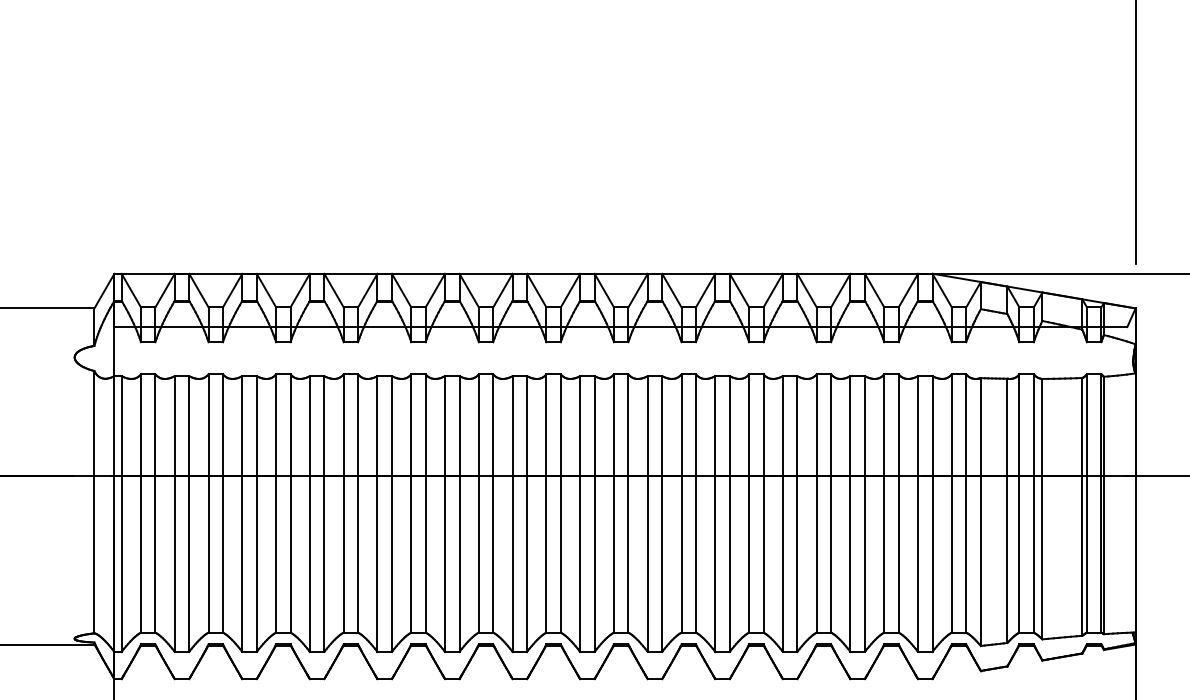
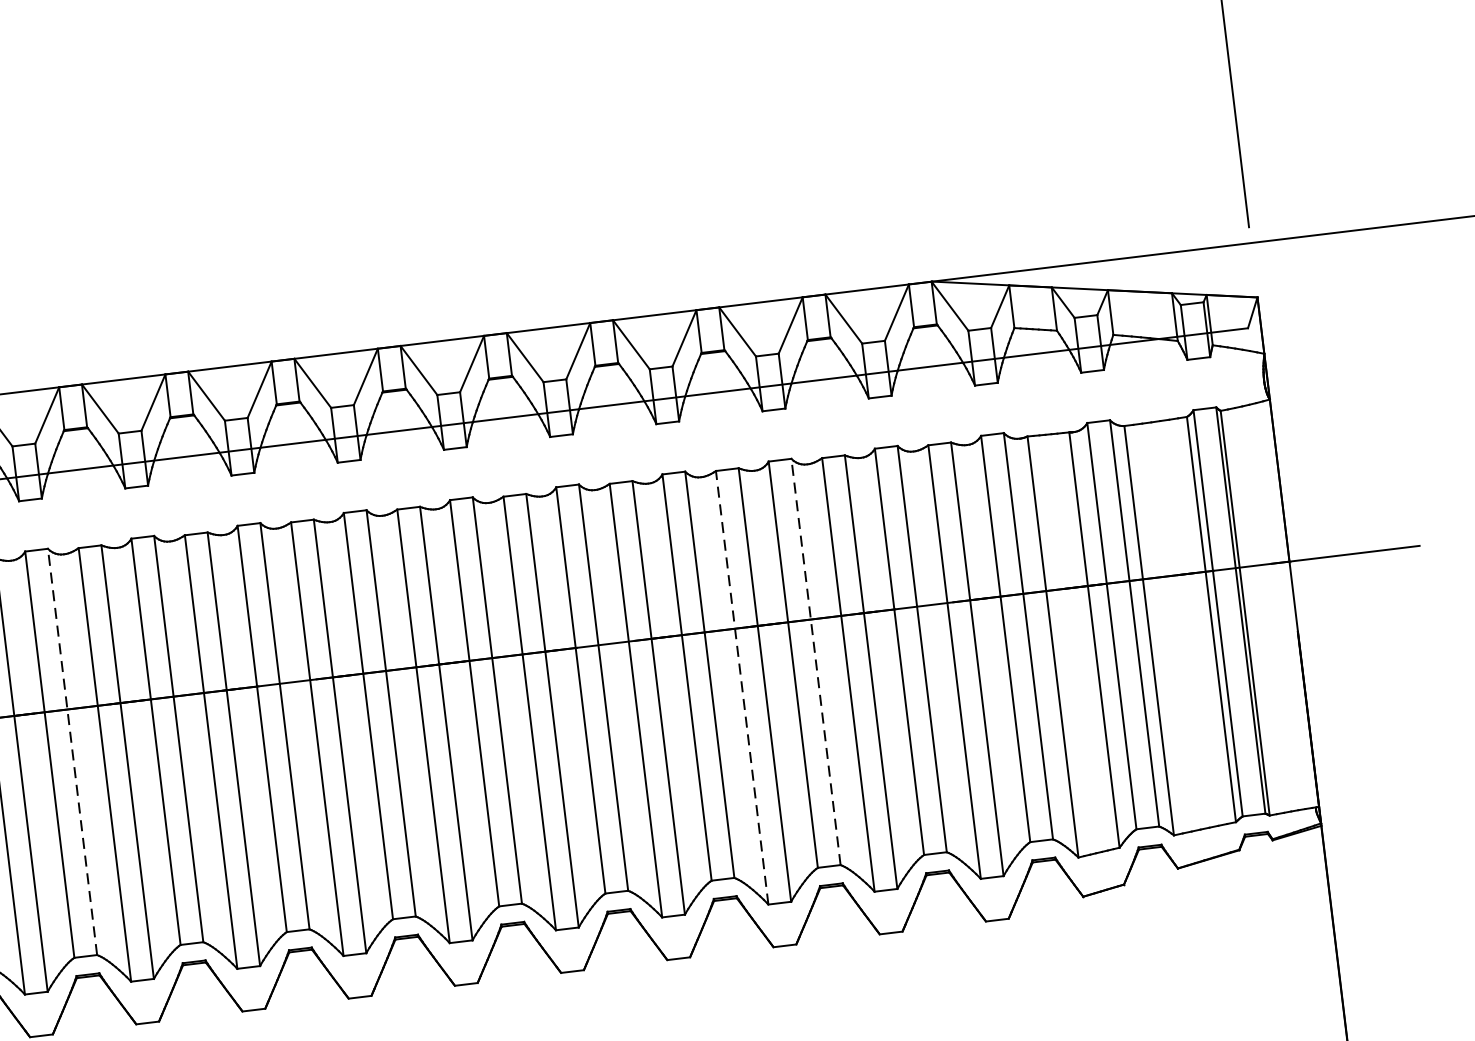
line: (358, 502) -> (72, 750), solid -> dashed
line: (831, 502) -> (816, 660), solid -> dashed
line: (782, 514) -> (741, 688), solid -> dashed

